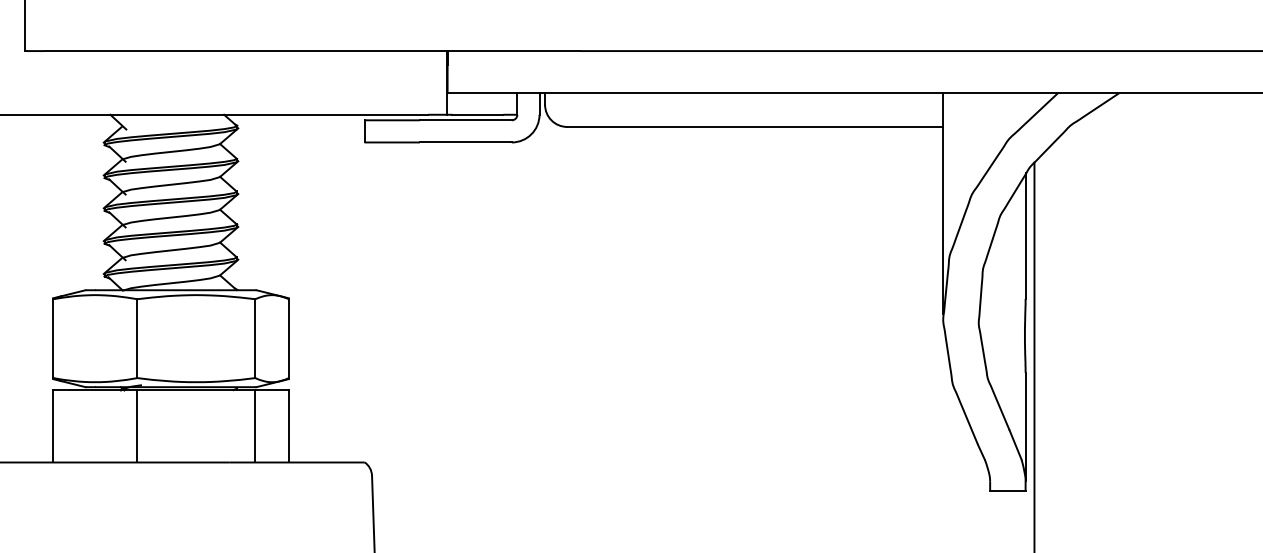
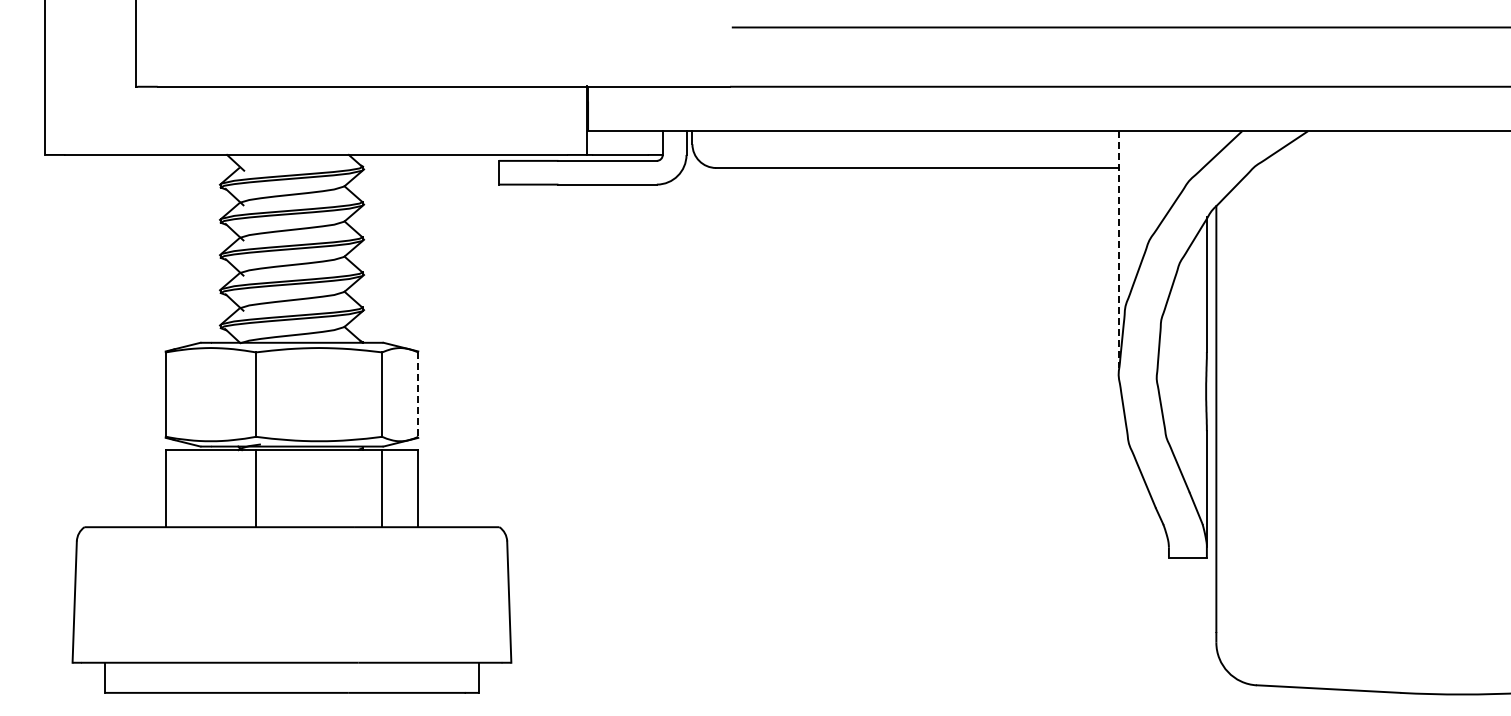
line: (943, 203) -> (1118, 249), solid -> dashed
line: (289, 339) -> (418, 395), solid -> dashed

